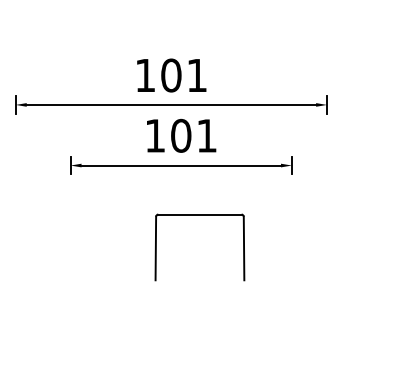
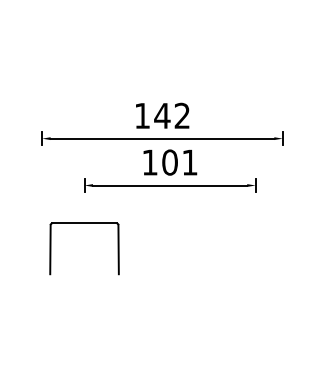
text: (183, 74) -> (171, 115), 101 -> 142
part: (199, 214) -> (84, 223), moved

